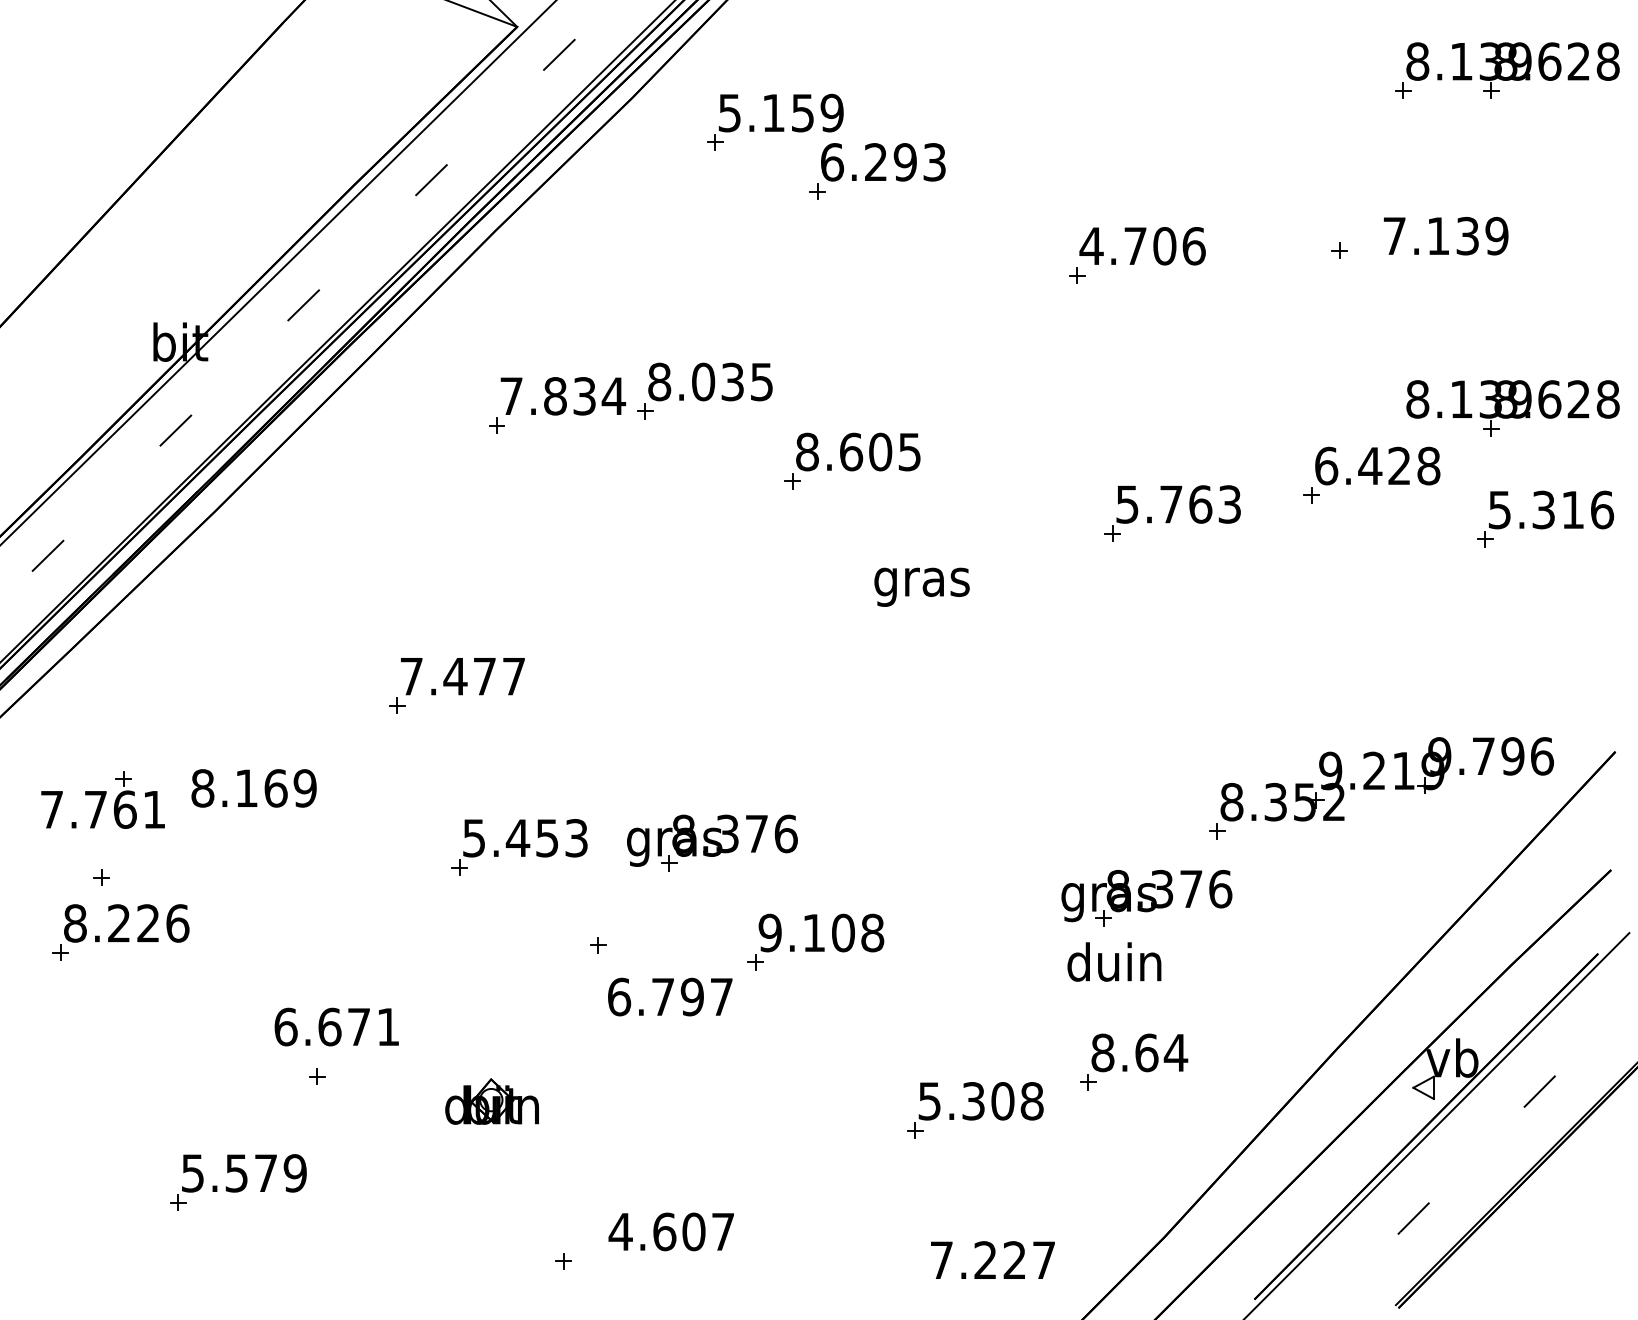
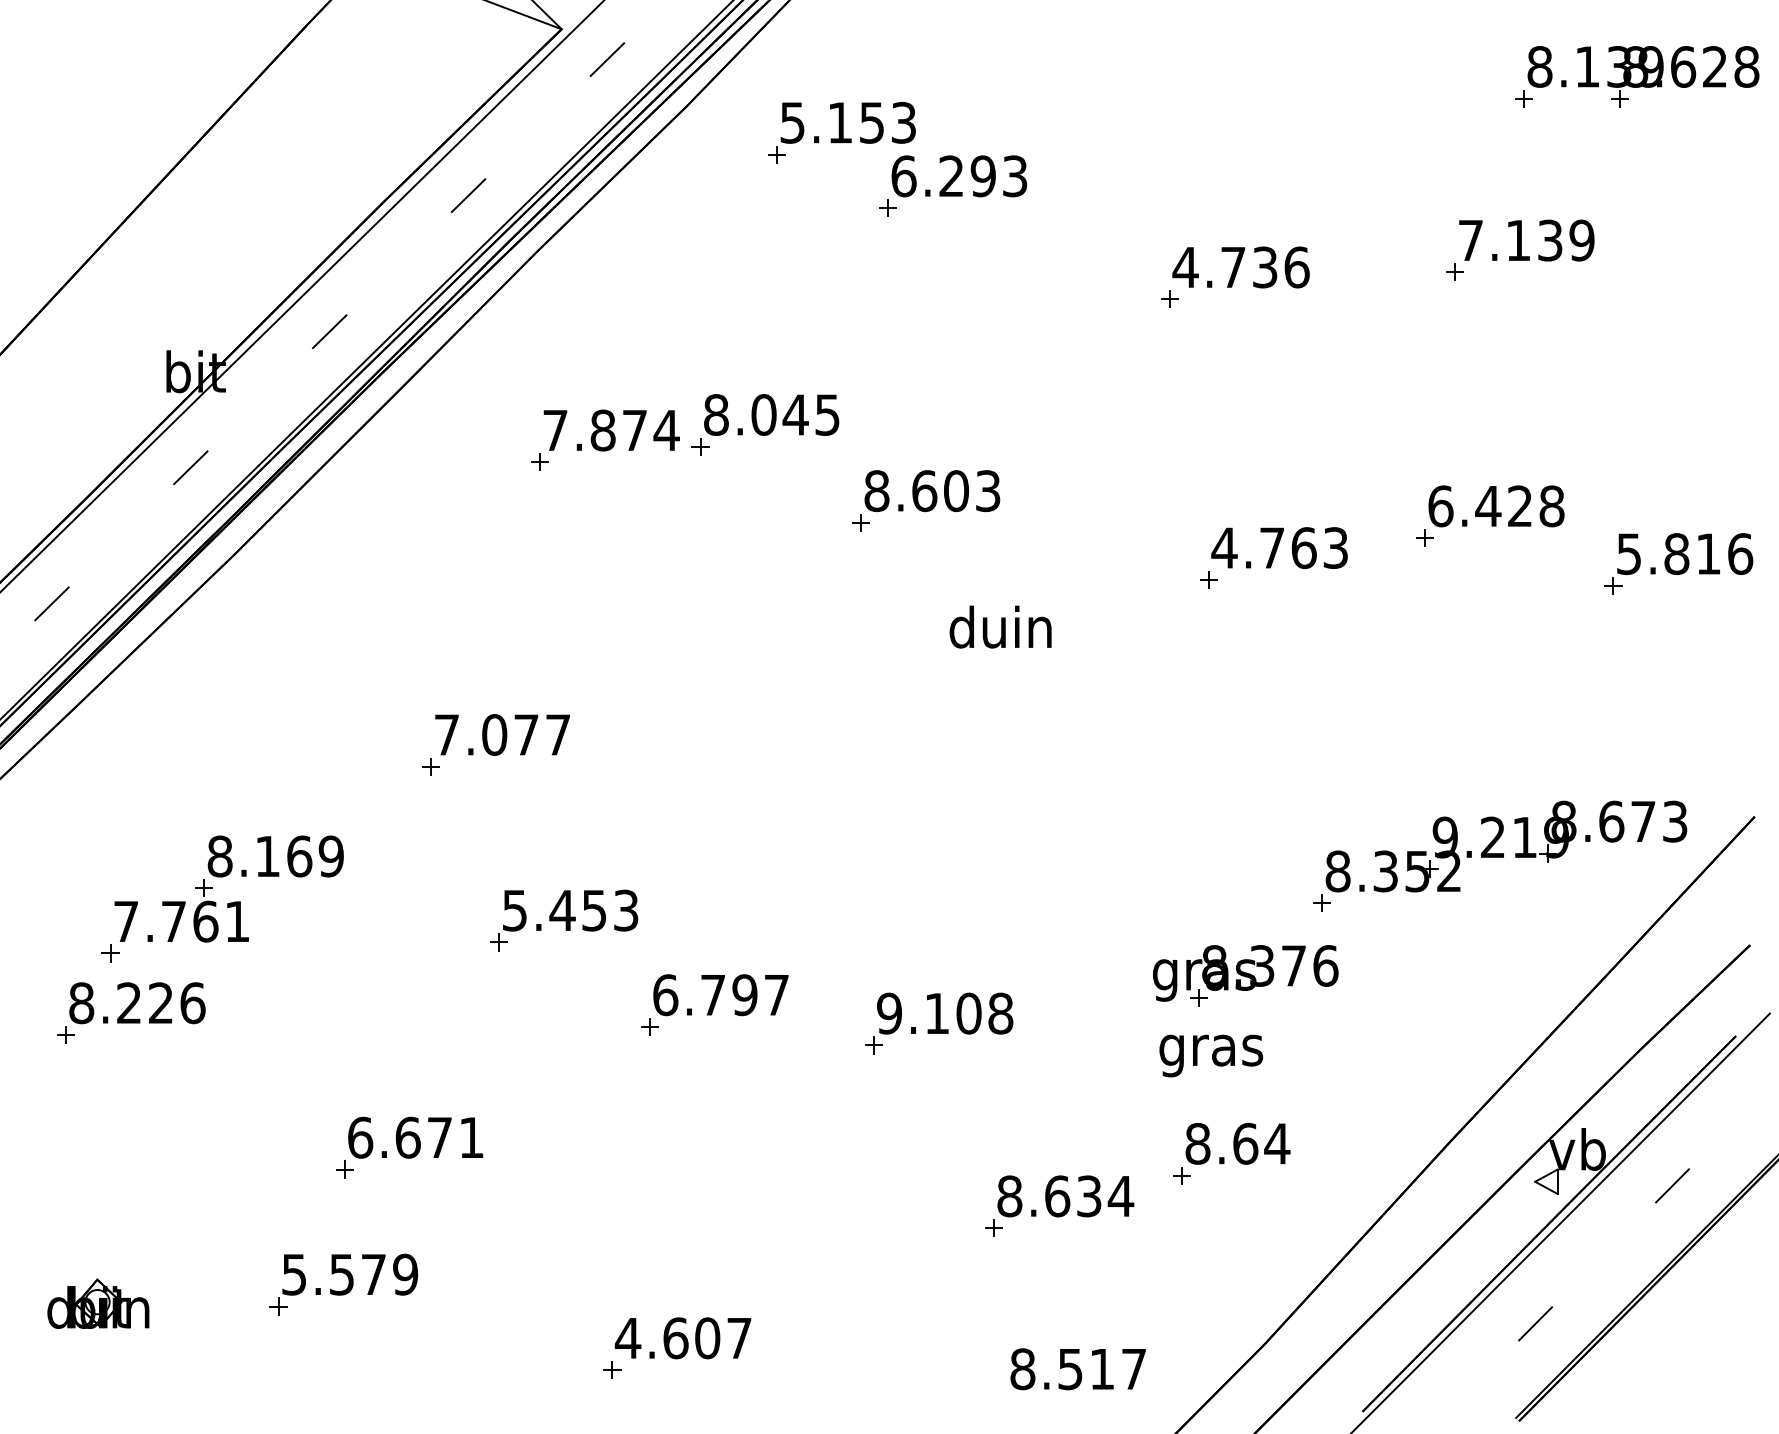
text: (831, 112) -> (903, 122), 5.159 -> 5.153
text: (1445, 236) -> (1526, 240), moved
text: (1164, 246) -> (1264, 267), 4.706 -> 4.736
text: (732, 381) -> (795, 414), 8.035 -> 8.045
text: (584, 396) -> (634, 430), 7.834 -> 7.874
part: (1513, 408) -> (1643, 443), removed
text: (910, 451) -> (988, 490), 8.605 -> 8.603
text: (1127, 504) -> (1224, 548), 5.763 -> 4.763
text: (1543, 509) -> (1676, 553), 5.316 -> 5.816
text: (922, 582) -> (1001, 632), gras -> duin
text: (455, 676) -> (494, 734), 7.477 -> 7.077
text: (1490, 756) -> (1619, 821), 9.796 -> 8.673
part: (102, 799) -> (181, 910), moved
part: (712, 842) -> (773, 915), removed
part: (816, 942) -> (939, 1023), moved
text: (1115, 966) -> (1211, 1050), duin -> gras
text: (669, 997) -> (720, 995), moved
text: (336, 1026) -> (415, 1137), moved
part: (492, 1101) -> (98, 1303), moved
text: (981, 1101) -> (1065, 1196), 5.308 -> 8.634
part: (238, 1182) -> (343, 1284), moved
text: (670, 1232) -> (682, 1338), moved
text: (977, 1260) -> (1061, 1369), 7.227 -> 8.517

